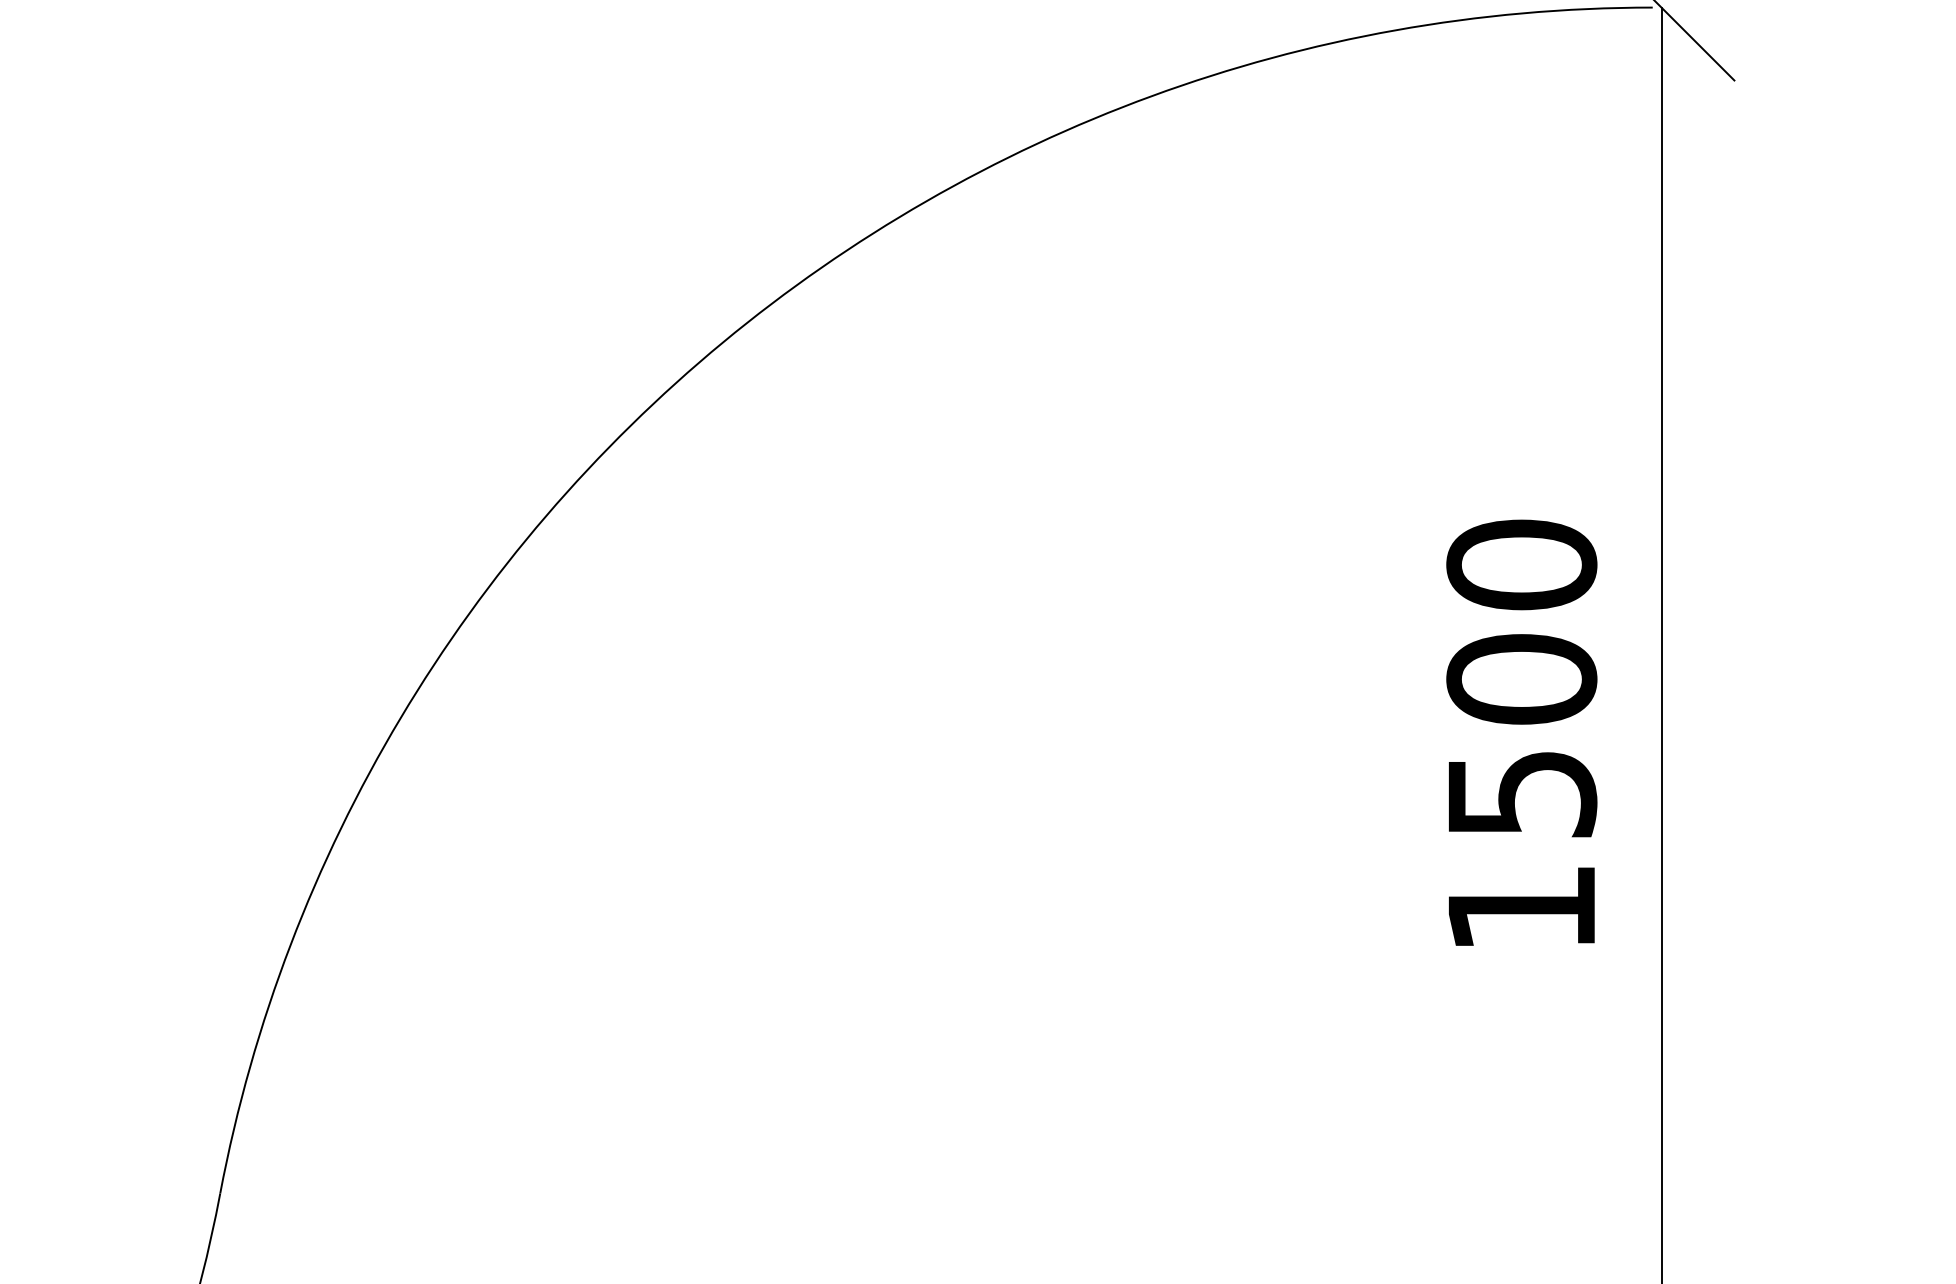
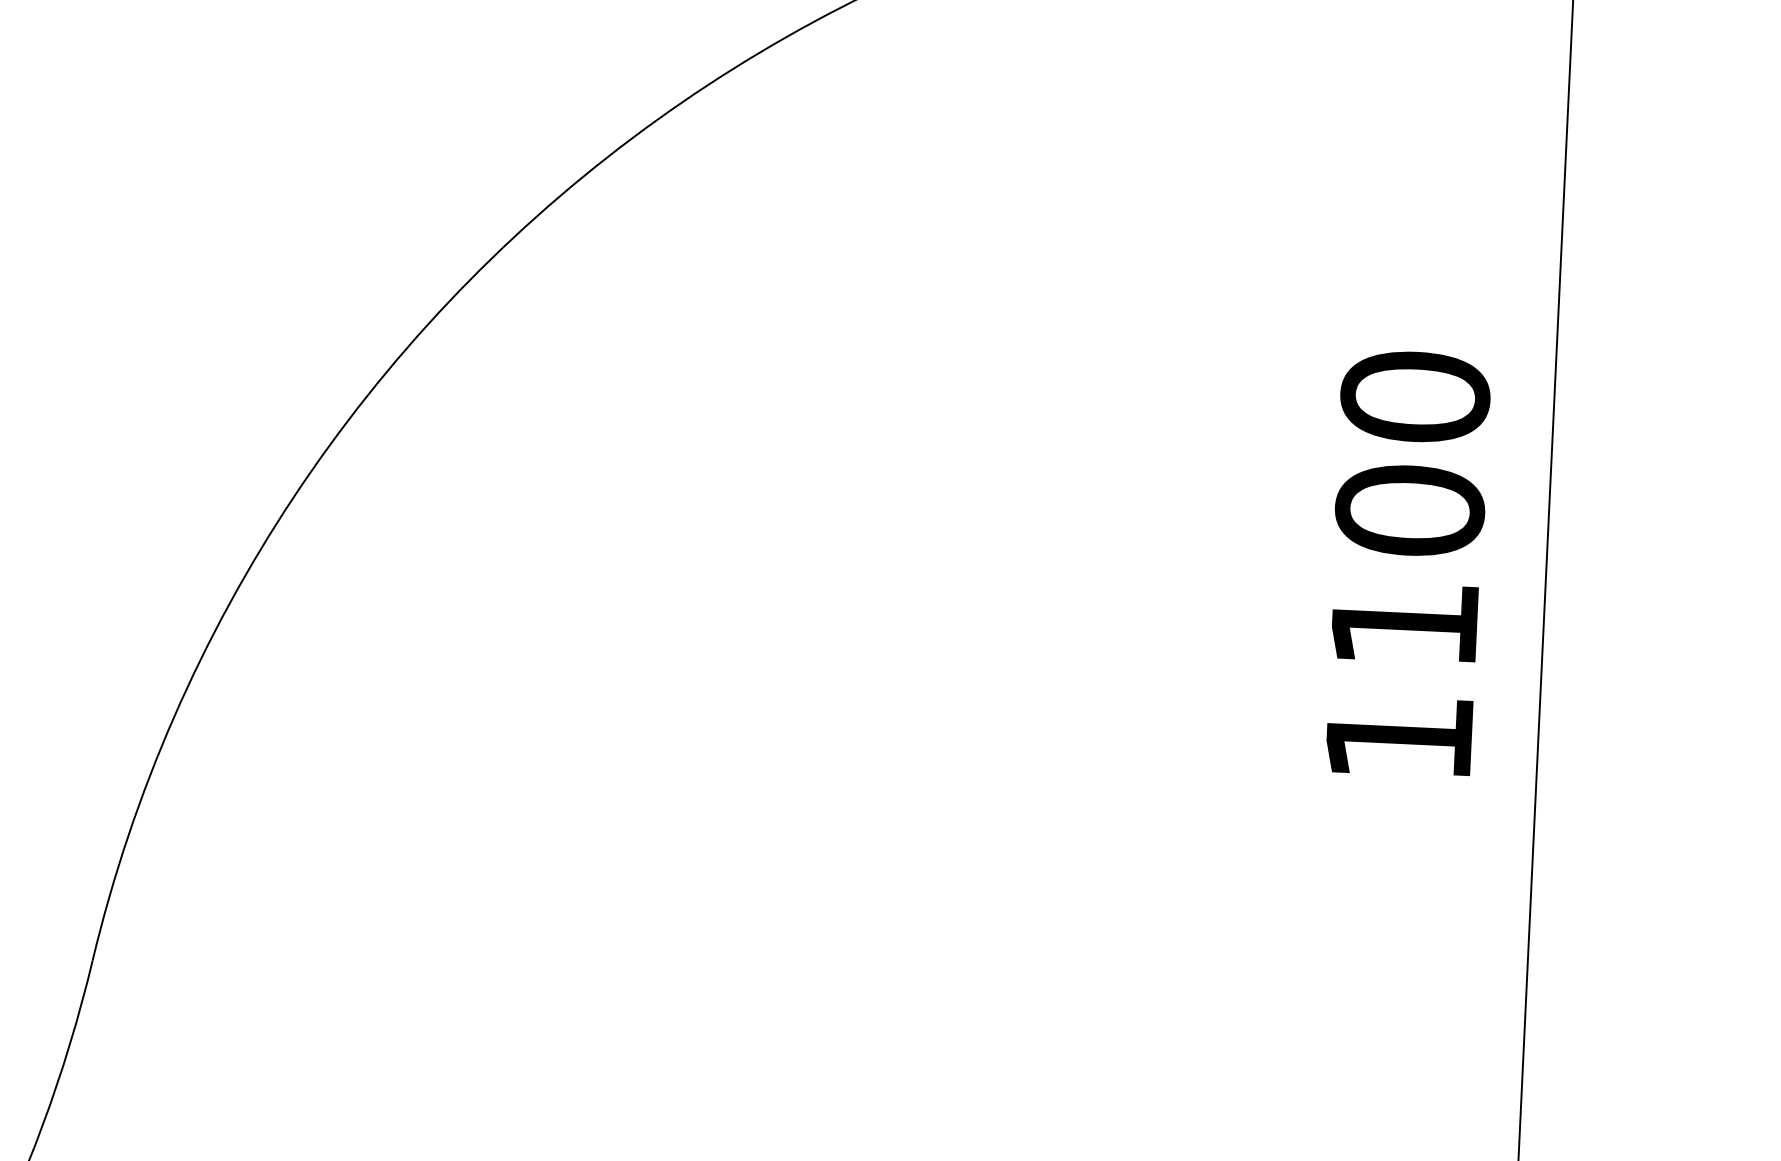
text: (1522, 794) -> (1405, 625), 1500 -> 1100

